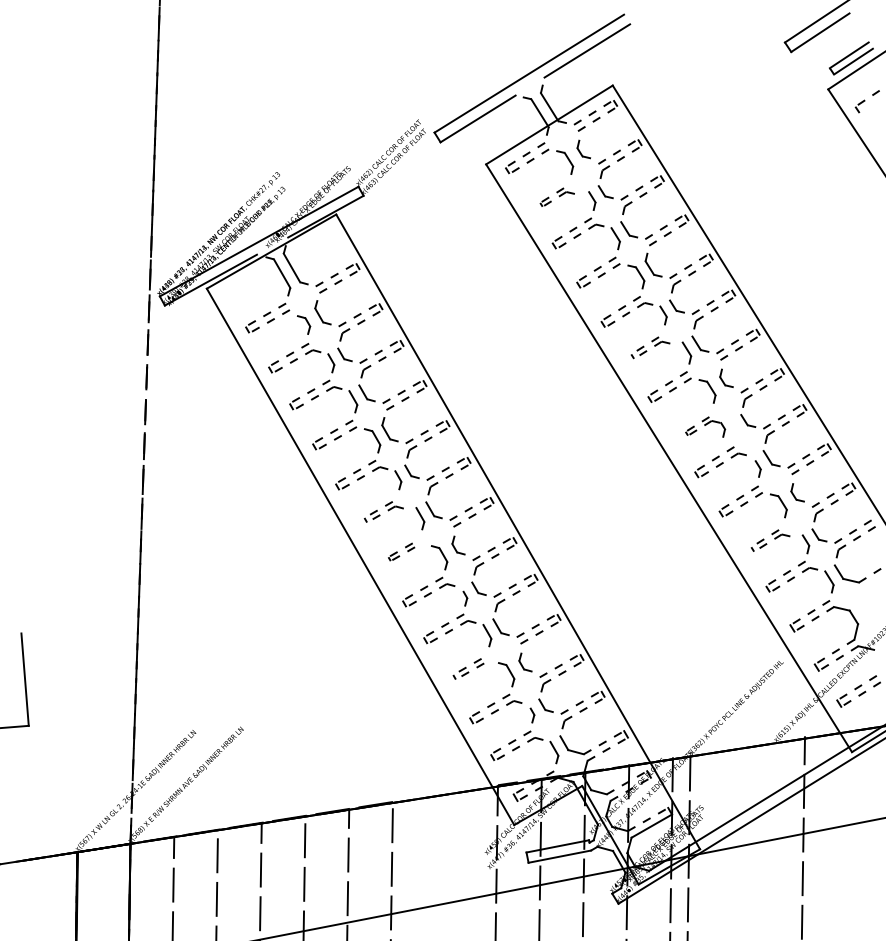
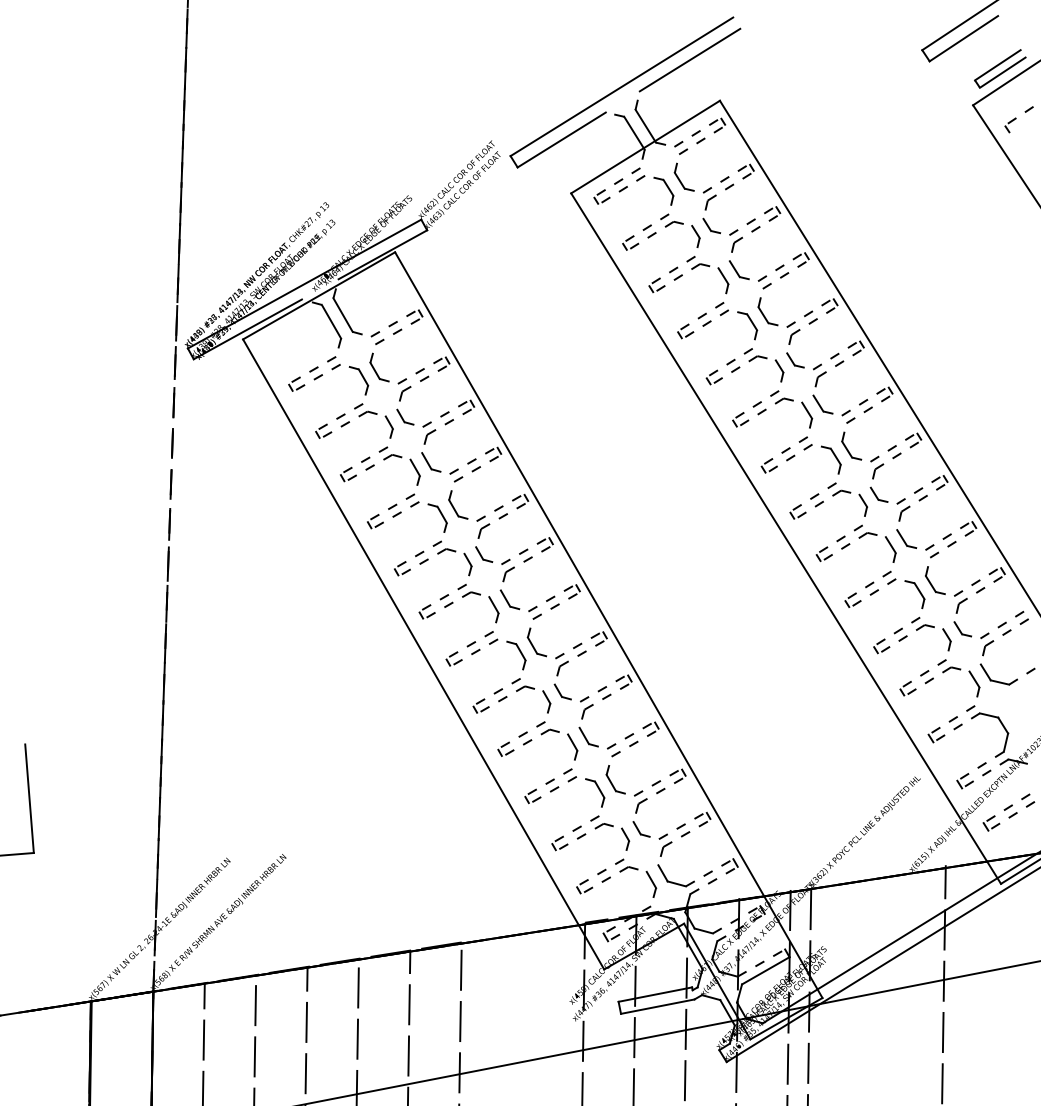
part: (581, 150) -> (683, 176), size x1.67
part: (555, 196) -> (652, 231), size x1.67
part: (305, 323) -> (358, 380), size x1.67
part: (648, 347) -> (762, 408), size x1.43
part: (724, 378) -> (851, 445), size x1.67
part: (705, 425) -> (828, 500), size x1.67
part: (757, 467) -> (890, 549), size x1.67
part: (796, 493) -> (935, 580), size x1.67
part: (382, 511) -> (449, 601), size x1.43
part: (769, 540) -> (903, 635), size x1.43
part: (456, 546) -> (536, 642), size x1.67
part: (401, 551) -> (471, 648), size x1.67
part: (465, 596) -> (546, 701), size x1.67
part: (523, 663) -> (615, 779), size x1.67
part: (468, 669) -> (550, 786), size x1.43
part: (532, 713) -> (625, 838), size x1.67

